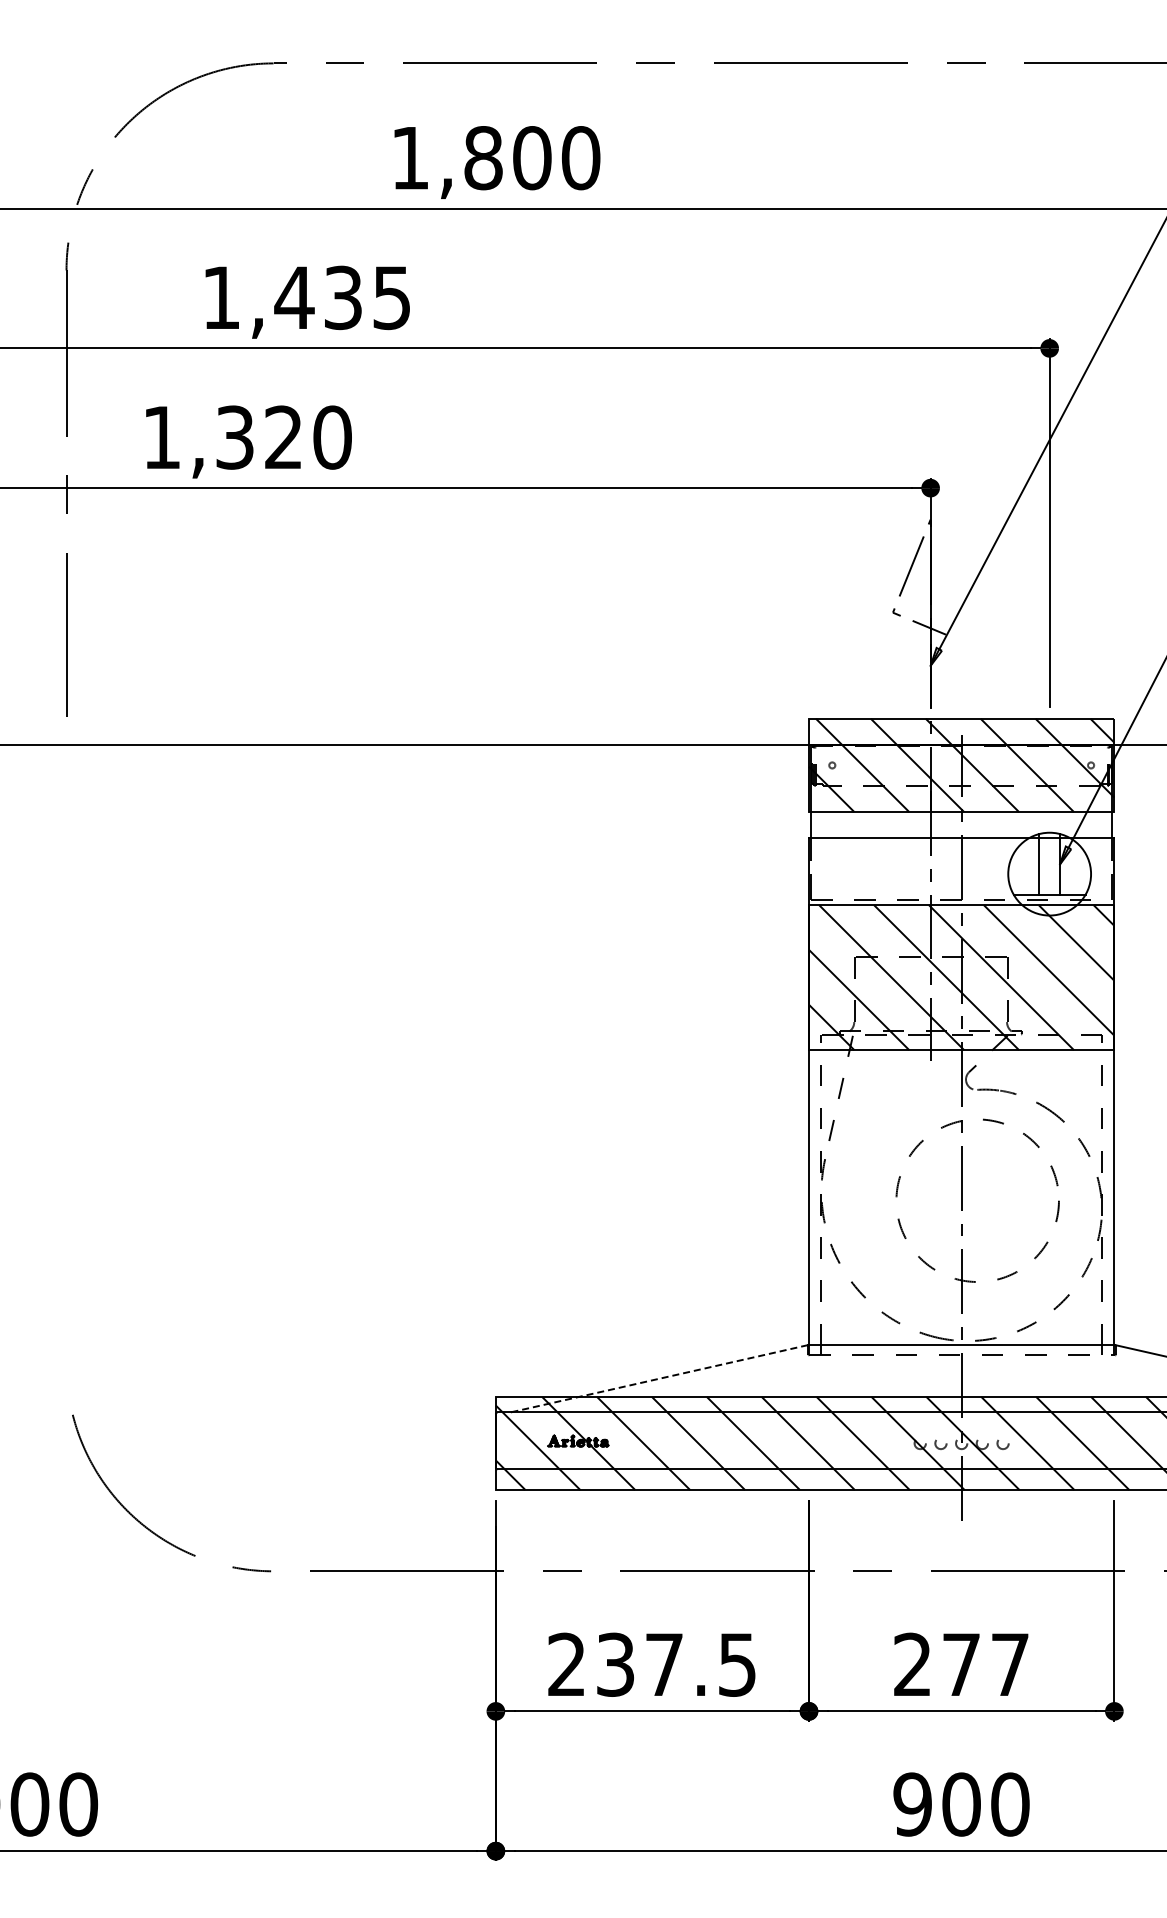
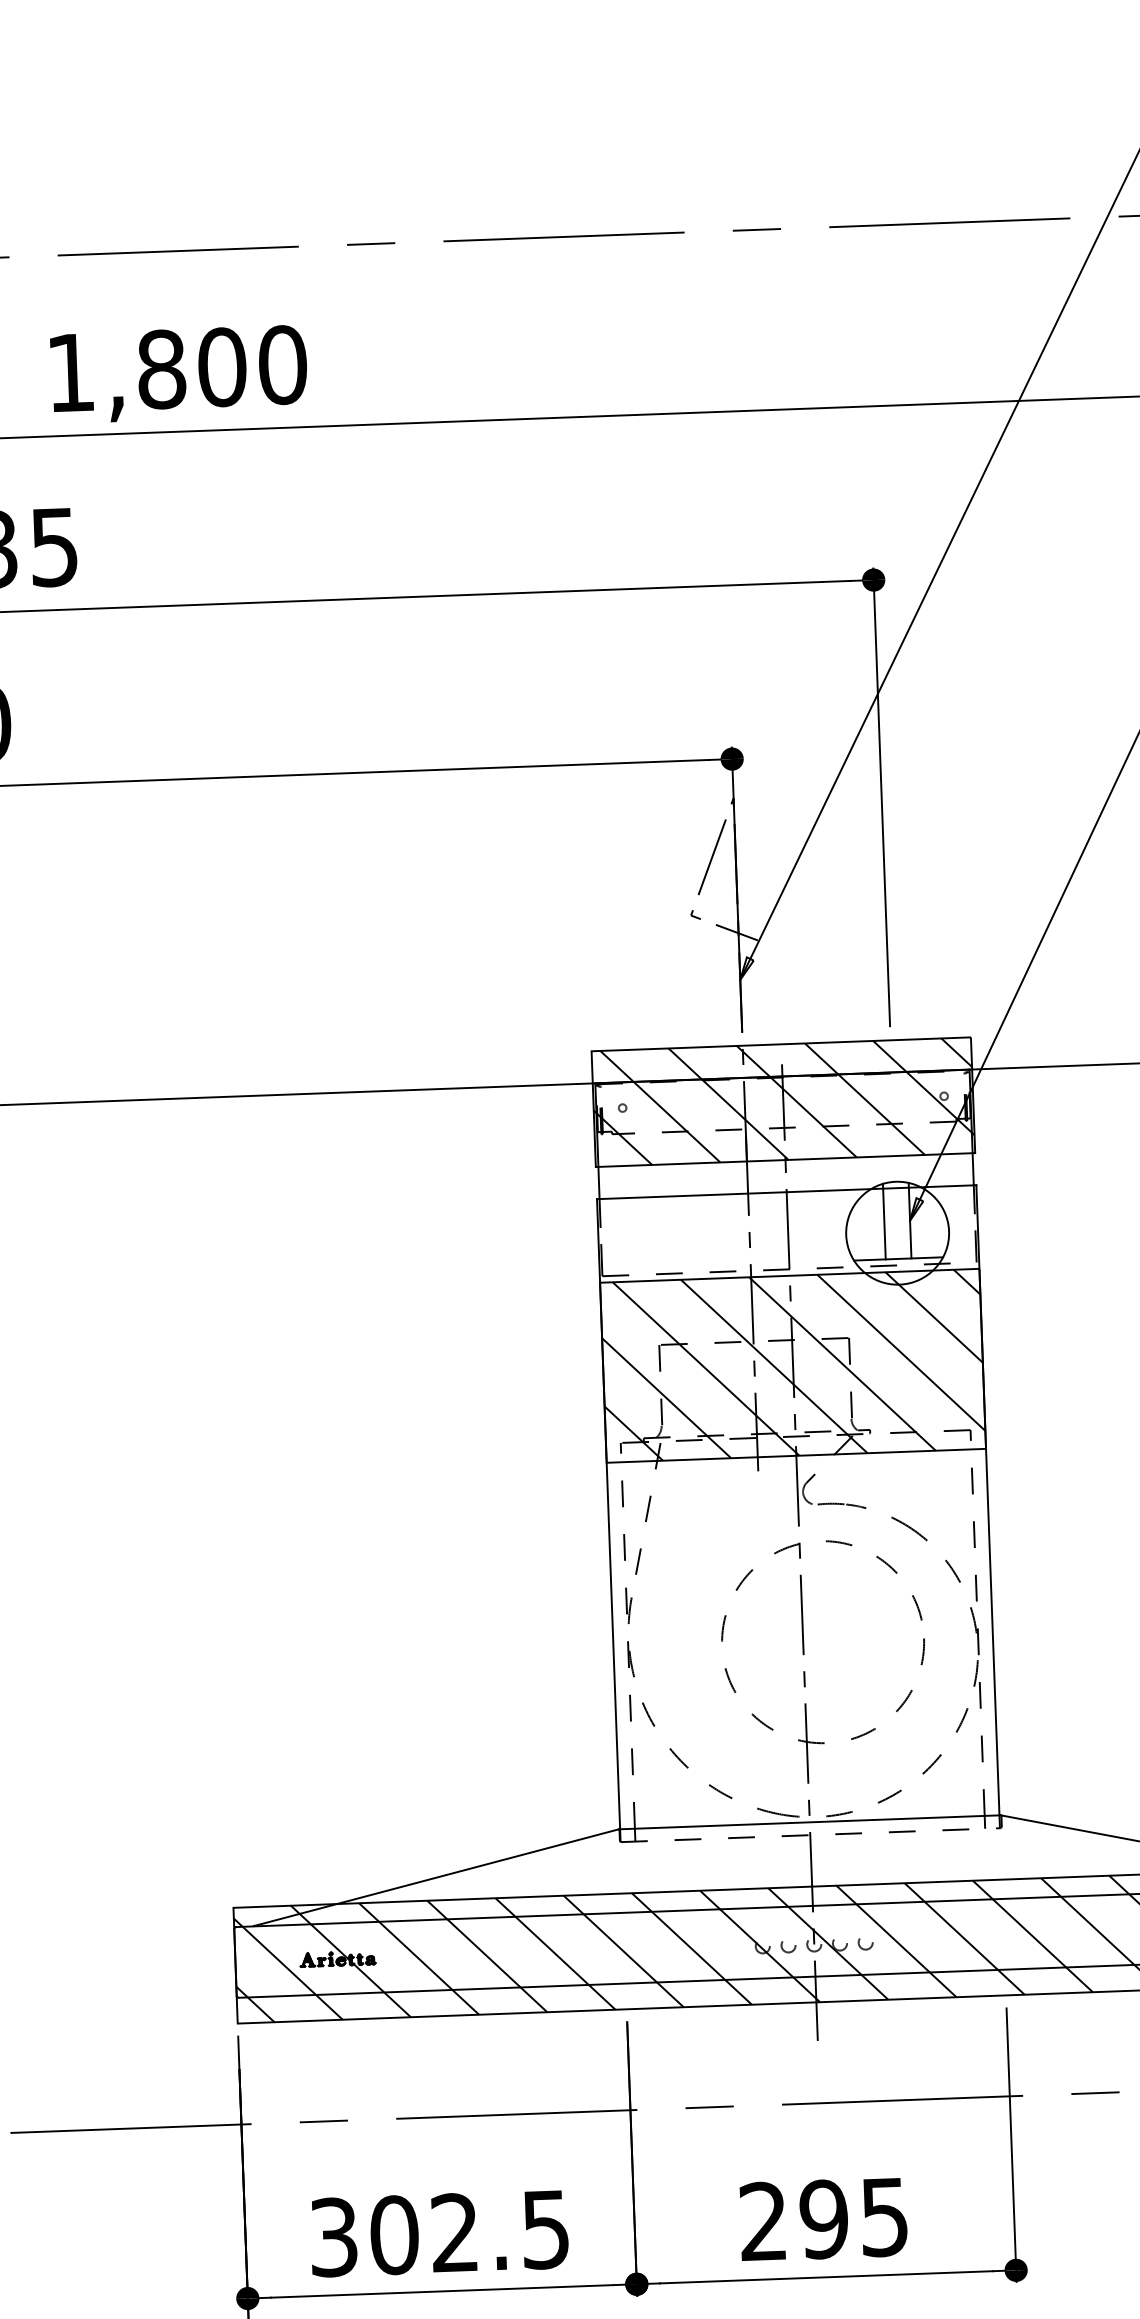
line: (660, 1378) -> (437, 1877), dashed -> solid
text: (615, 1664) -> (394, 2234), 237.5 -> 302.5
text: (985, 1664) -> (853, 2217), 277 -> 295

